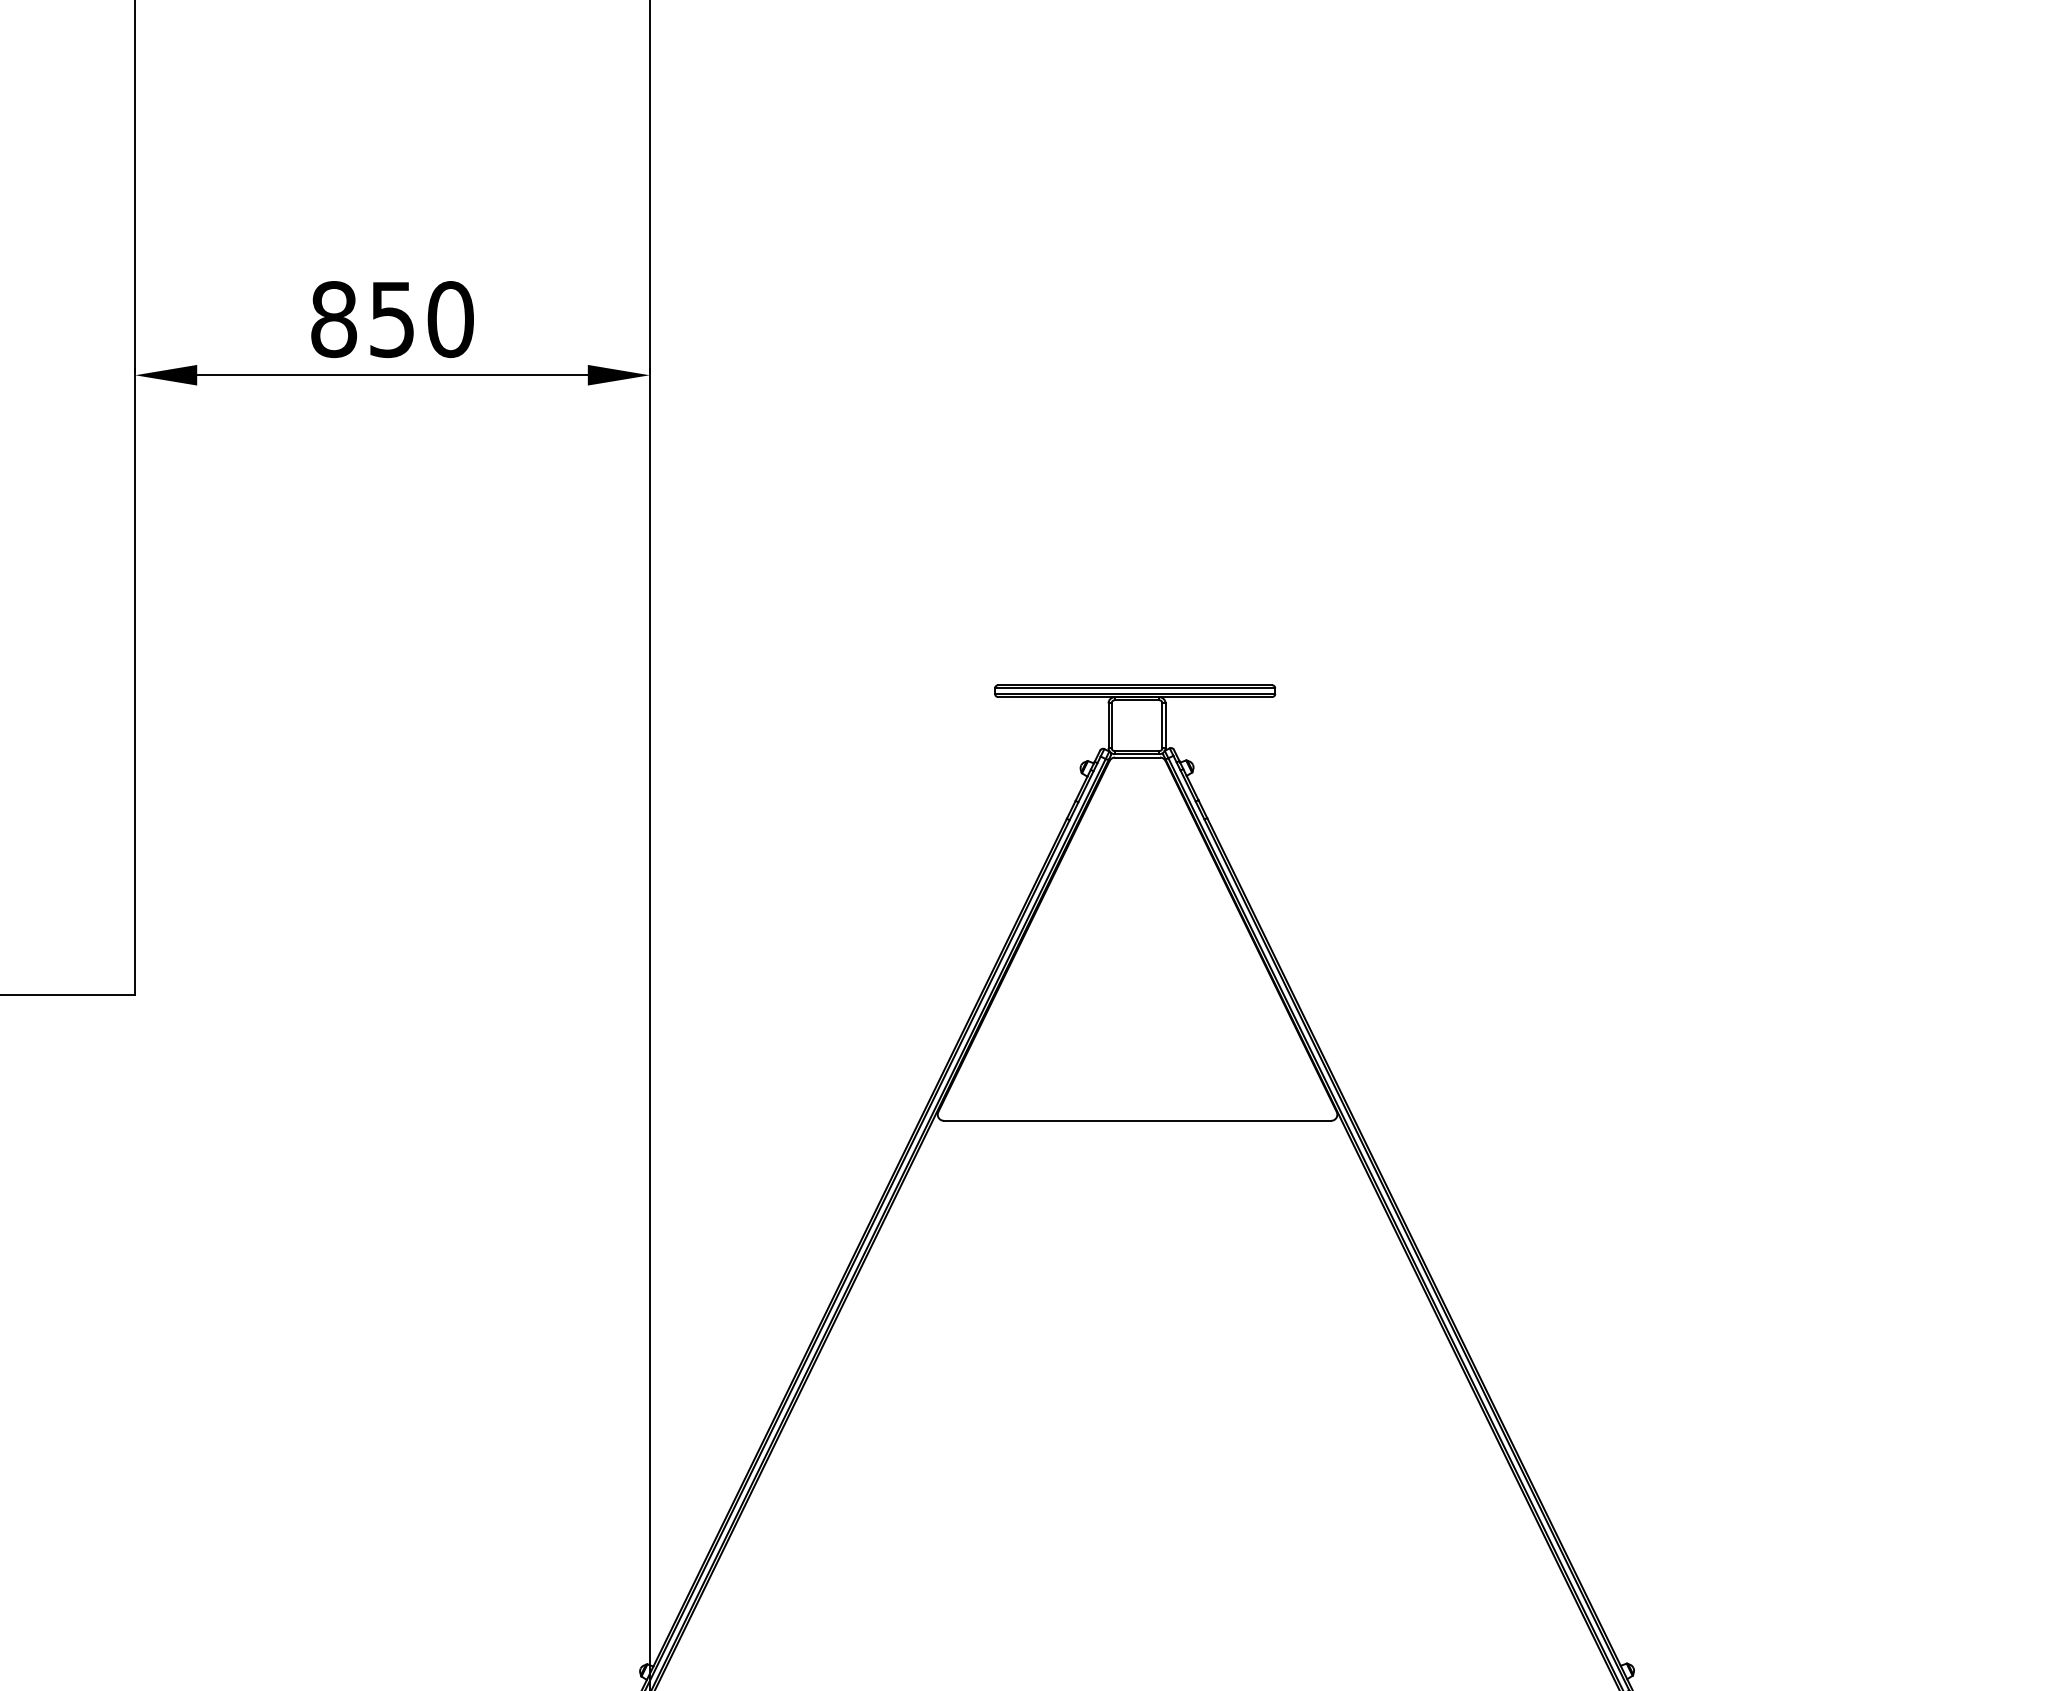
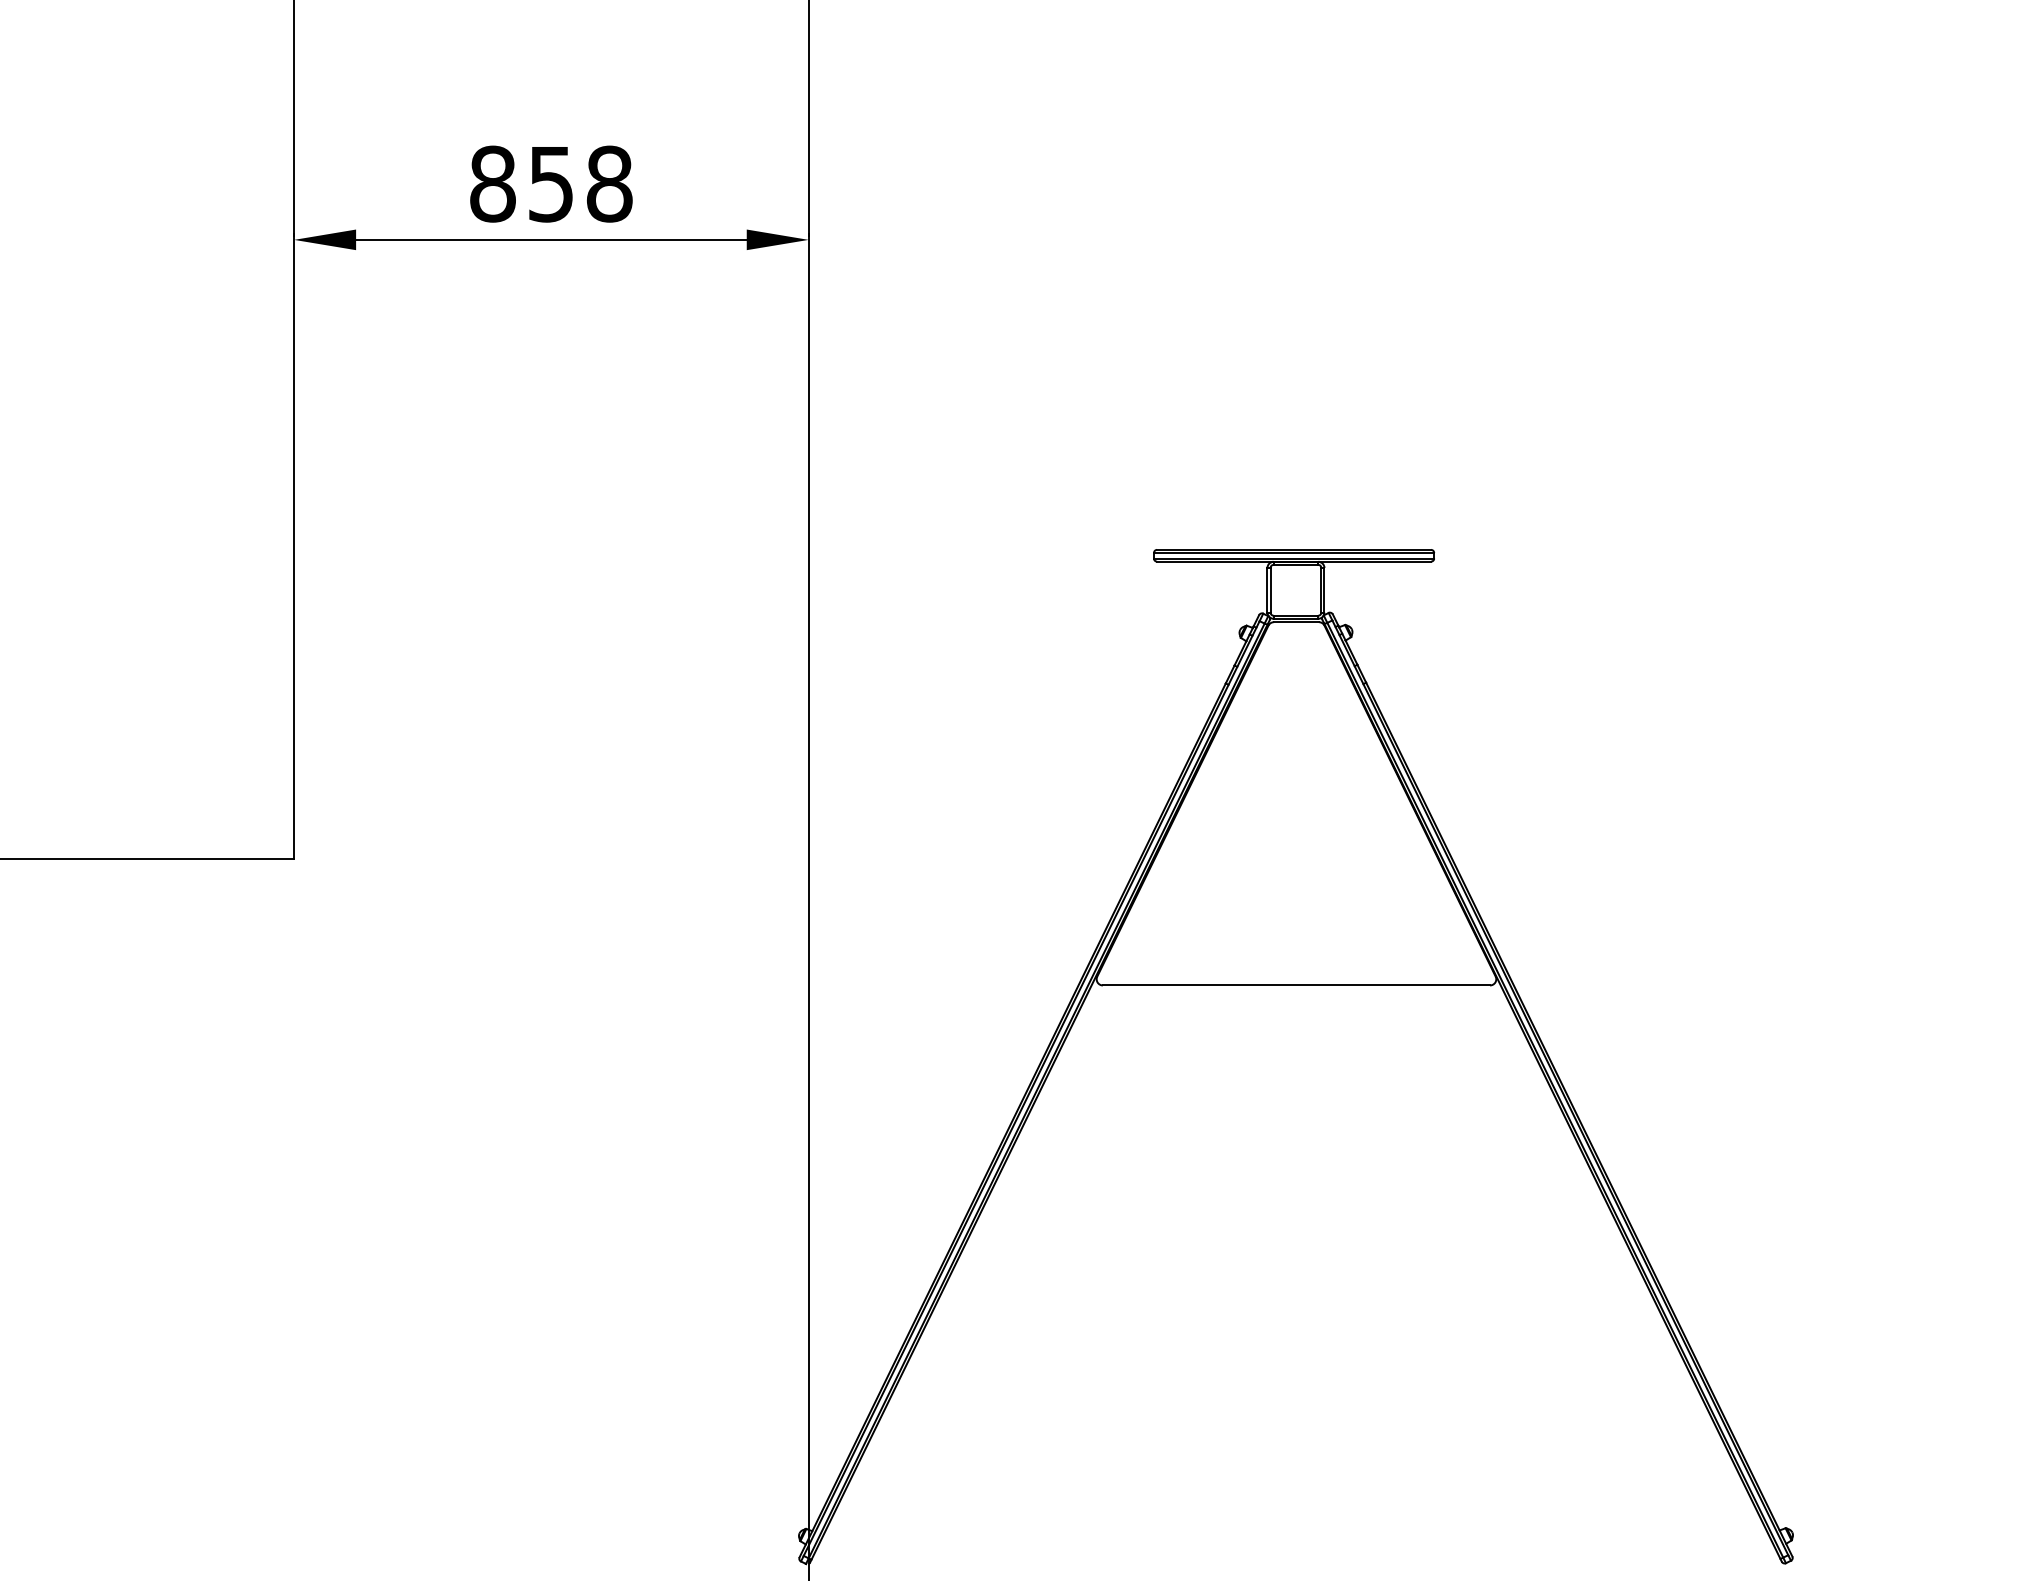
text: (450, 319) -> (609, 184), 850 -> 858

